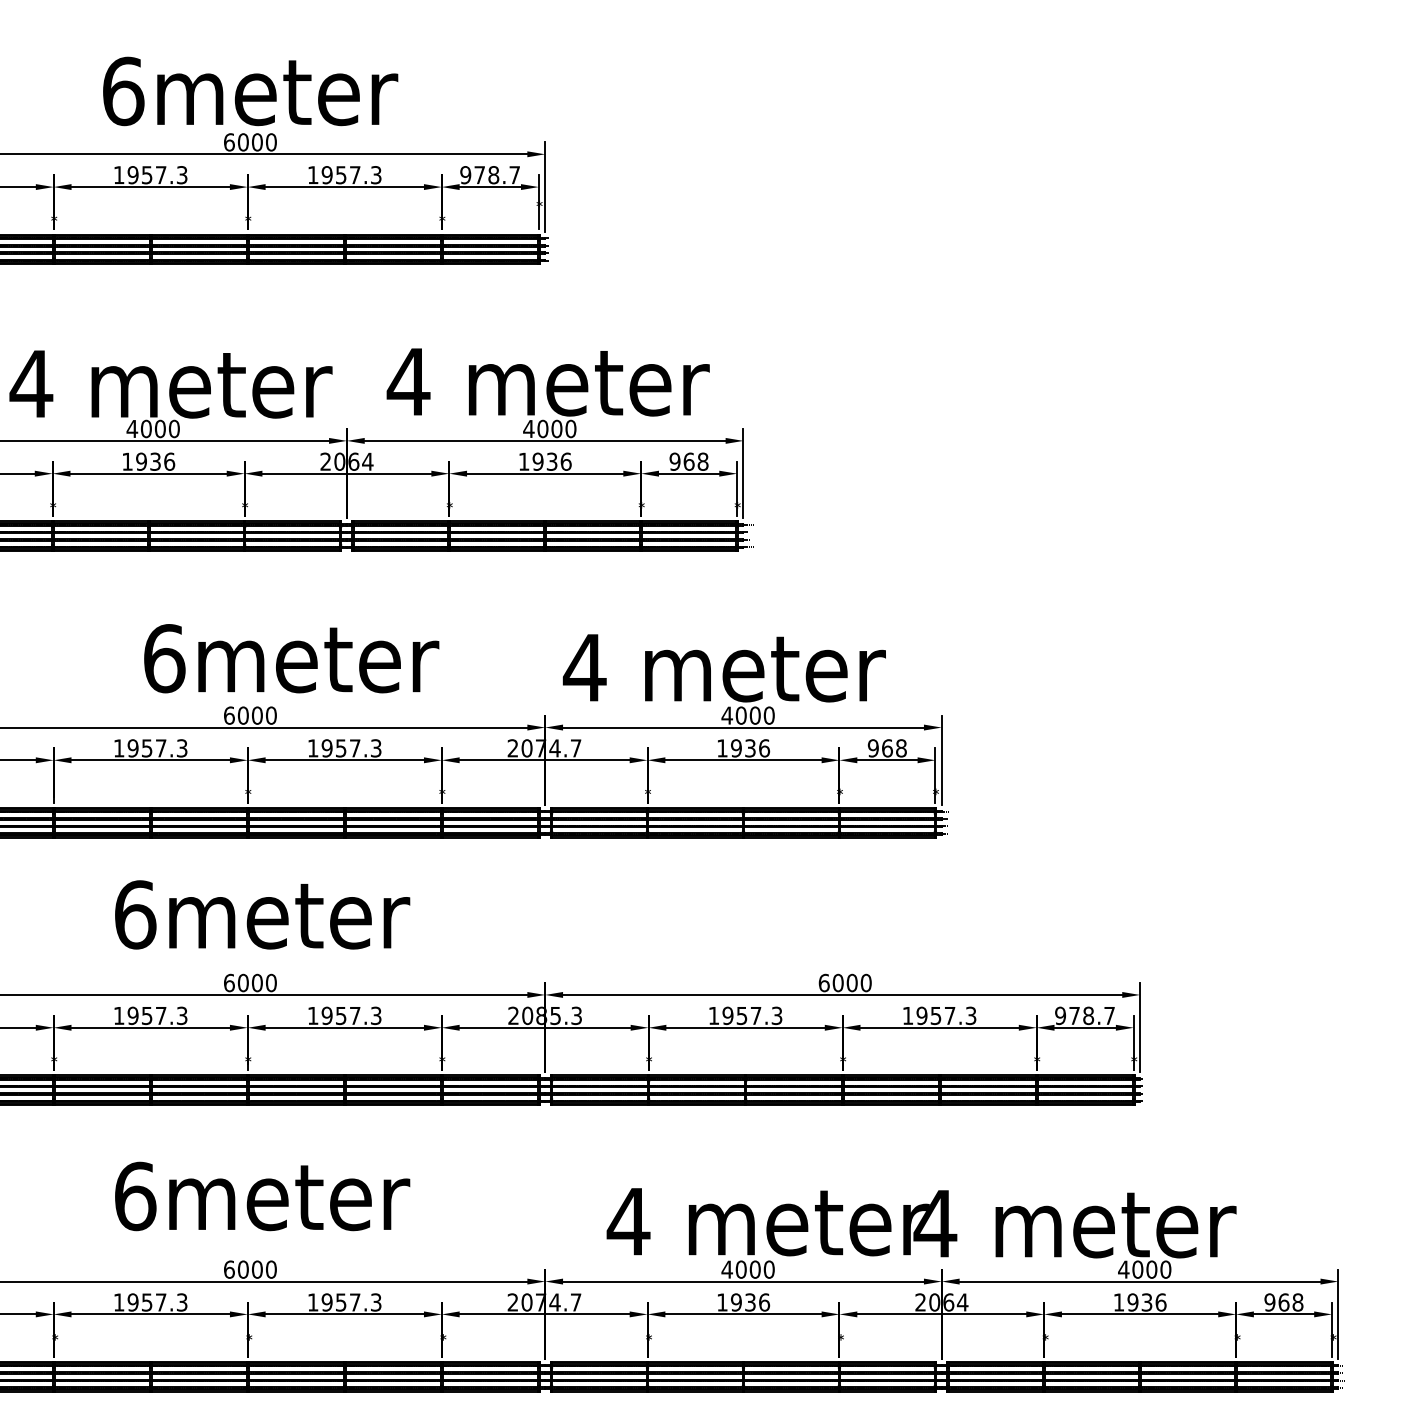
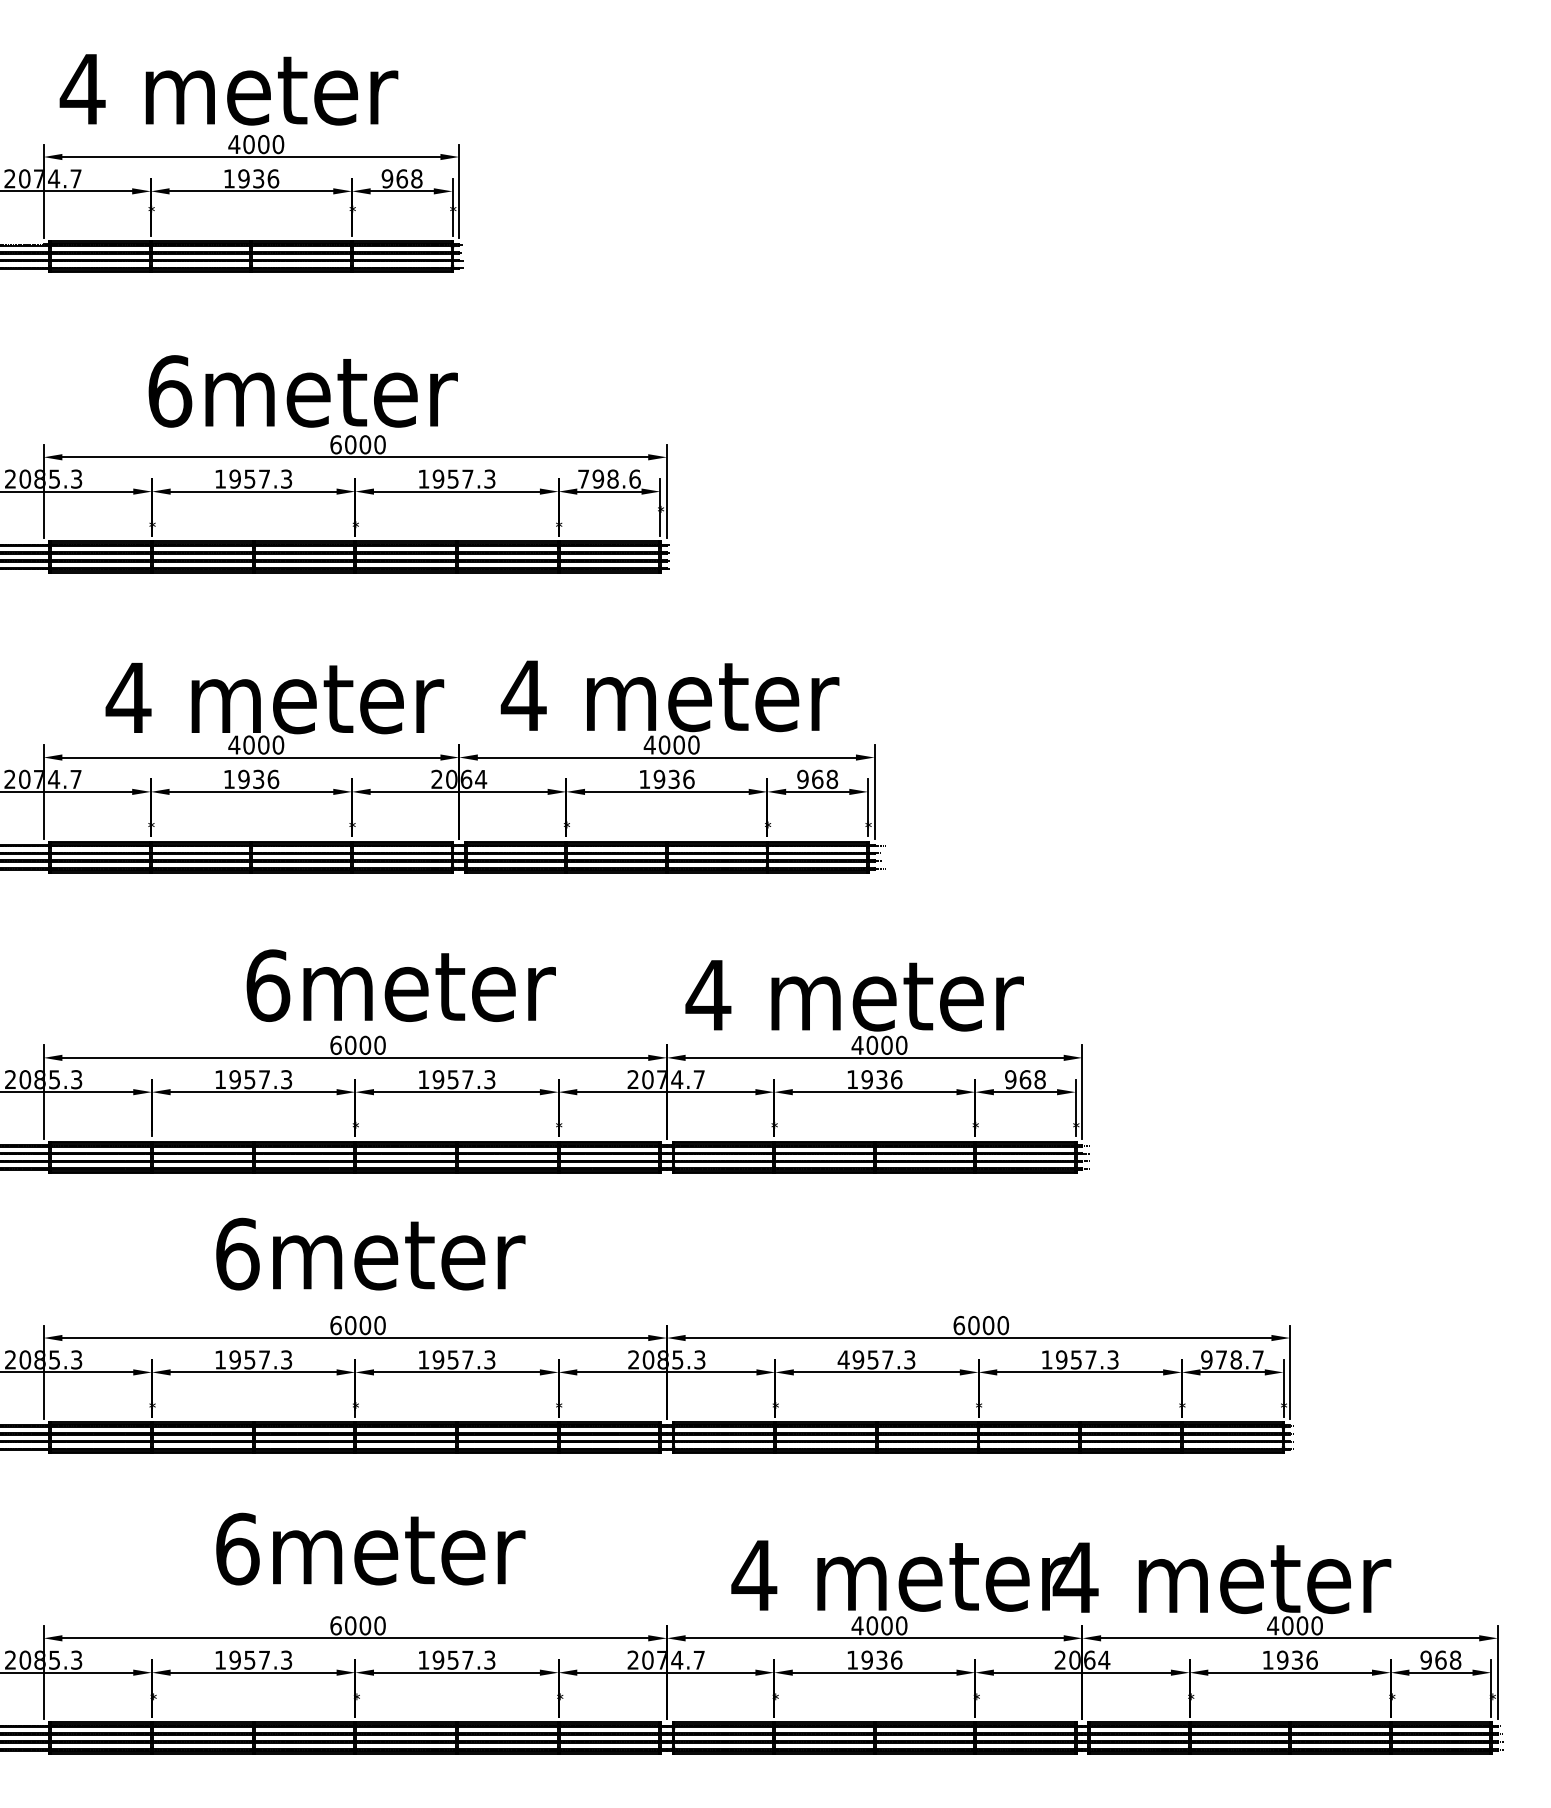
text: (249, 91) -> (302, 391), moved
text: (489, 174) -> (608, 478), 978.7 -> 798.6
text: (713, 1015) -> (843, 1359), 1957.3 -> 4957.3

